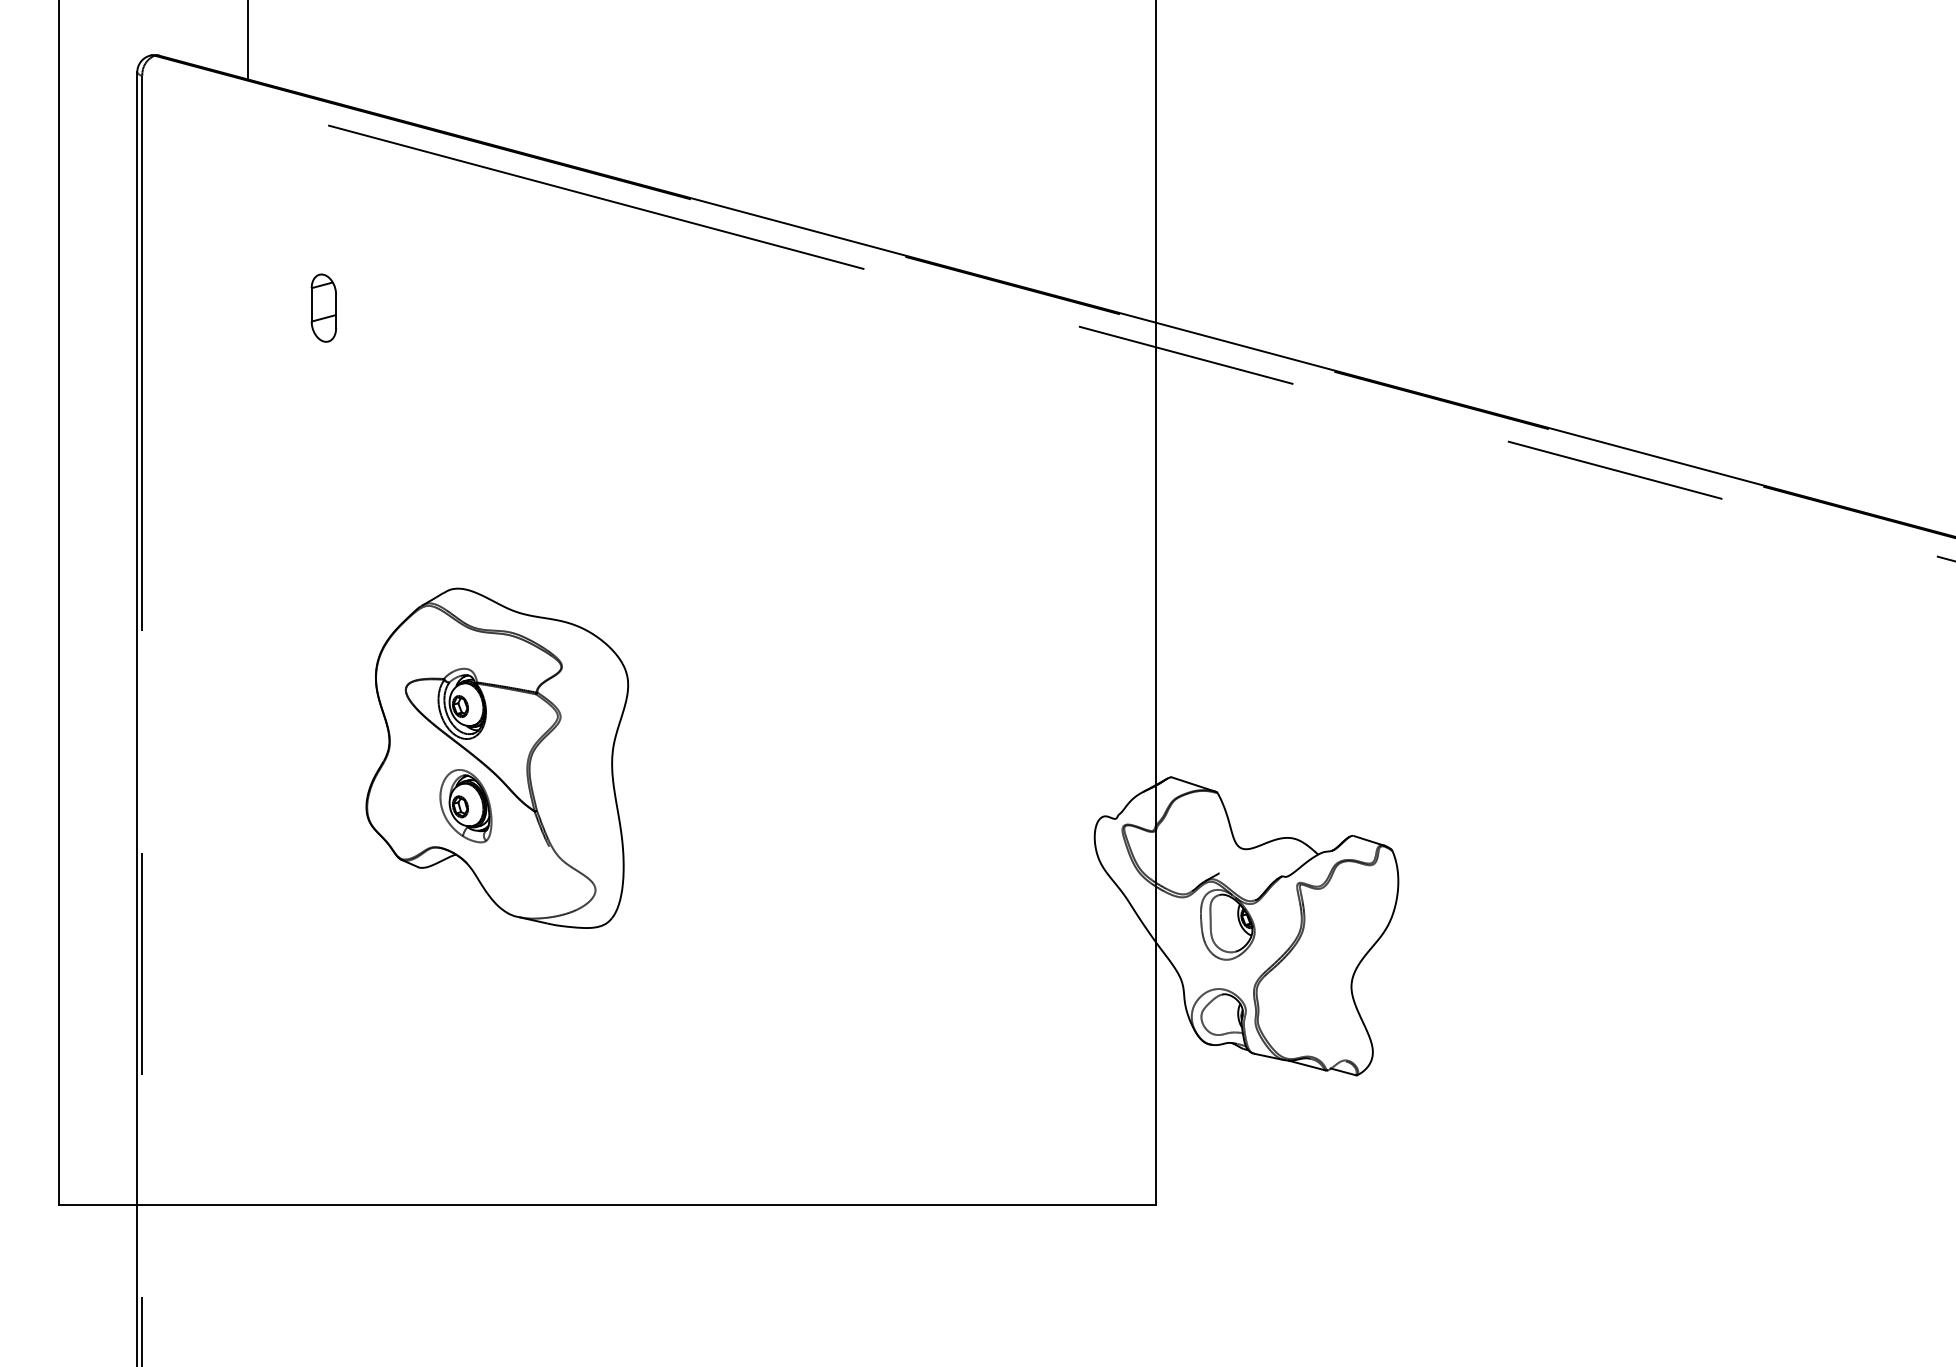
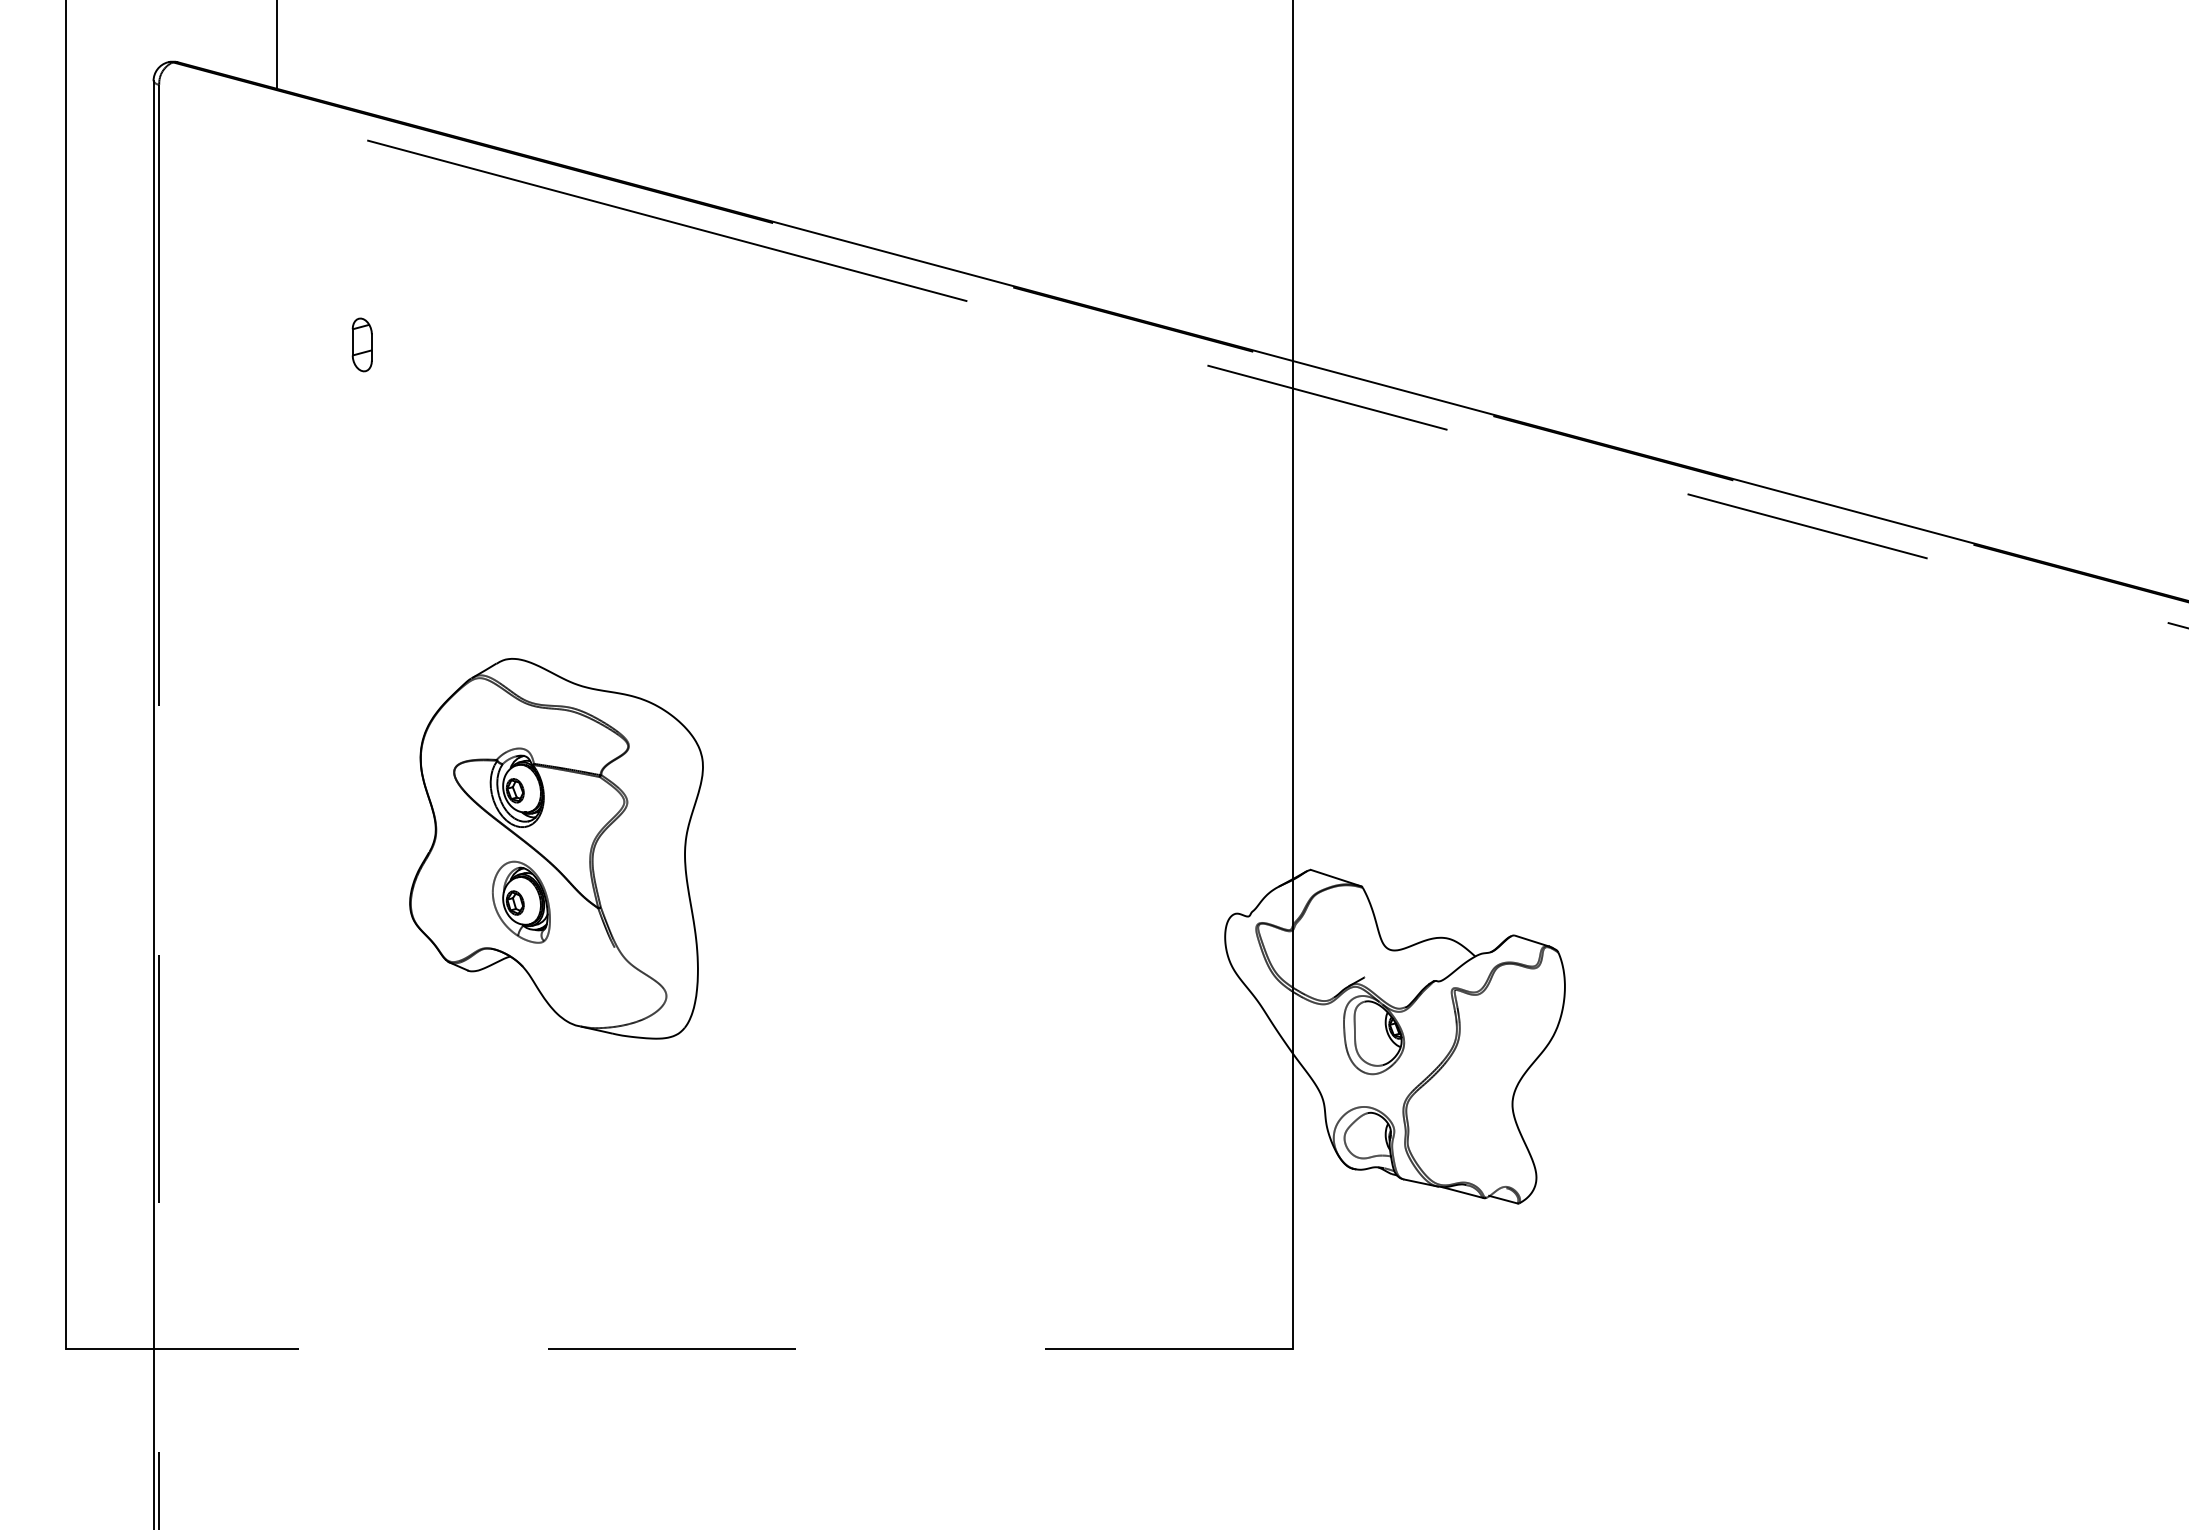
part: (323, 307) -> (361, 344), size x0.7
line: (607, 1204) -> (679, 1348), solid -> dashed

